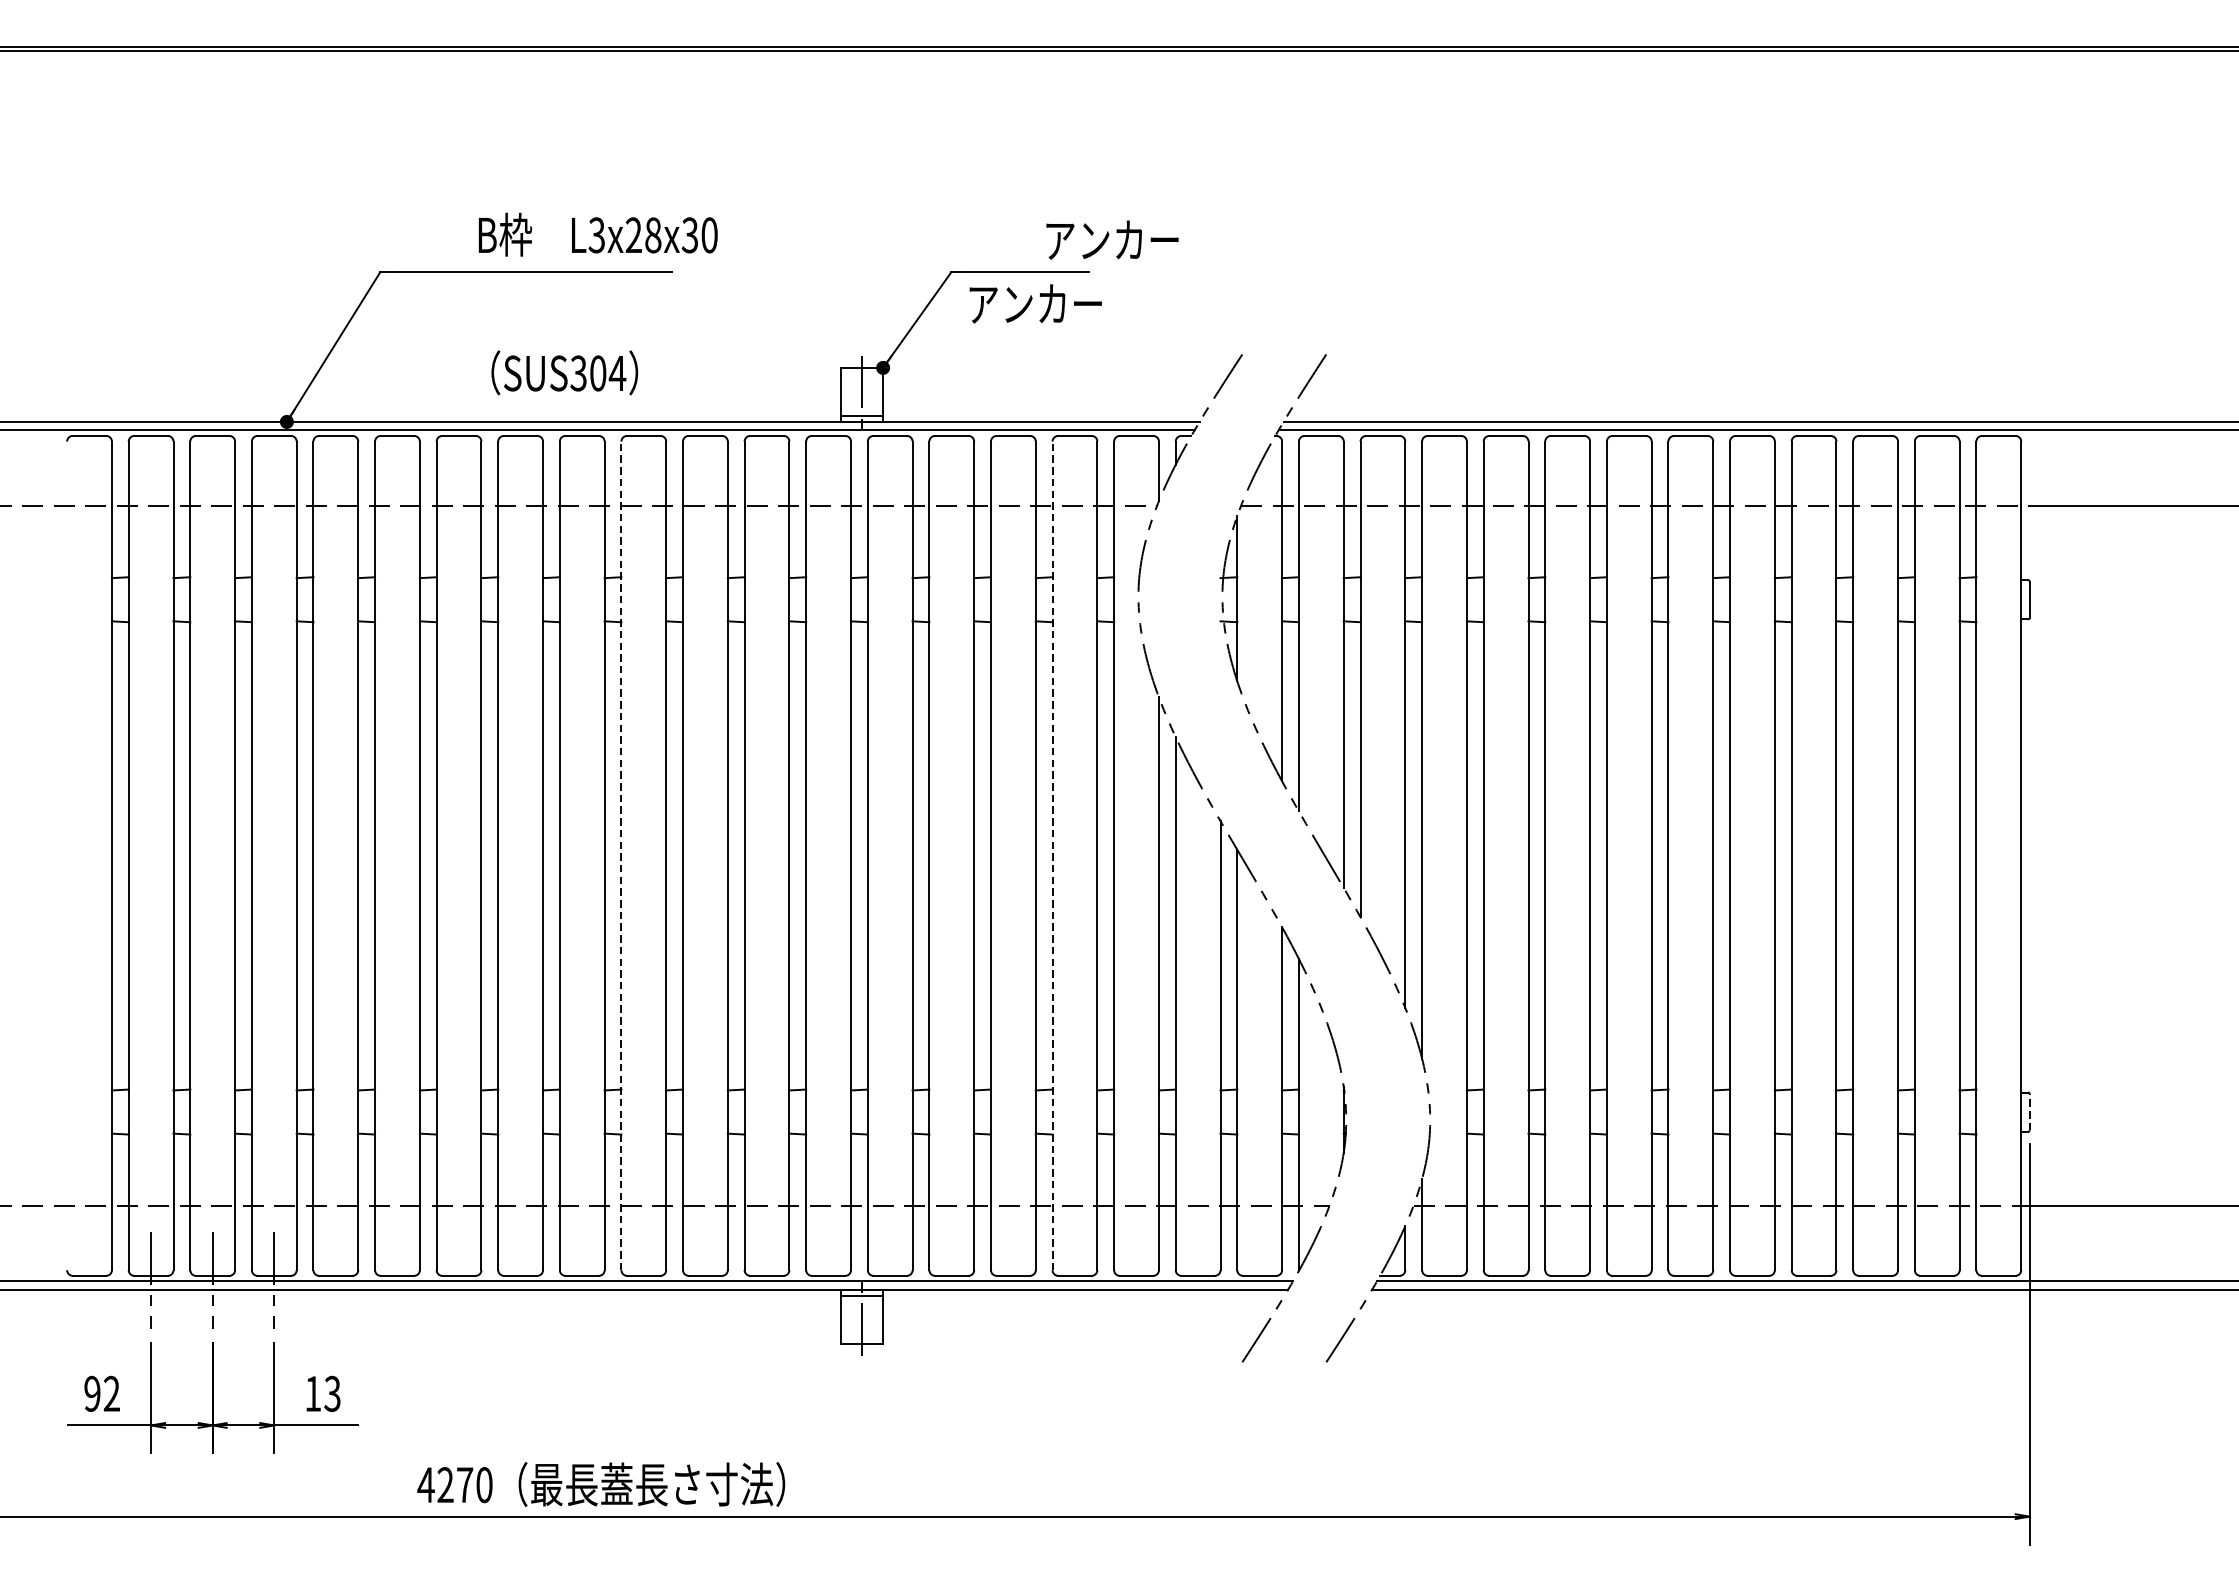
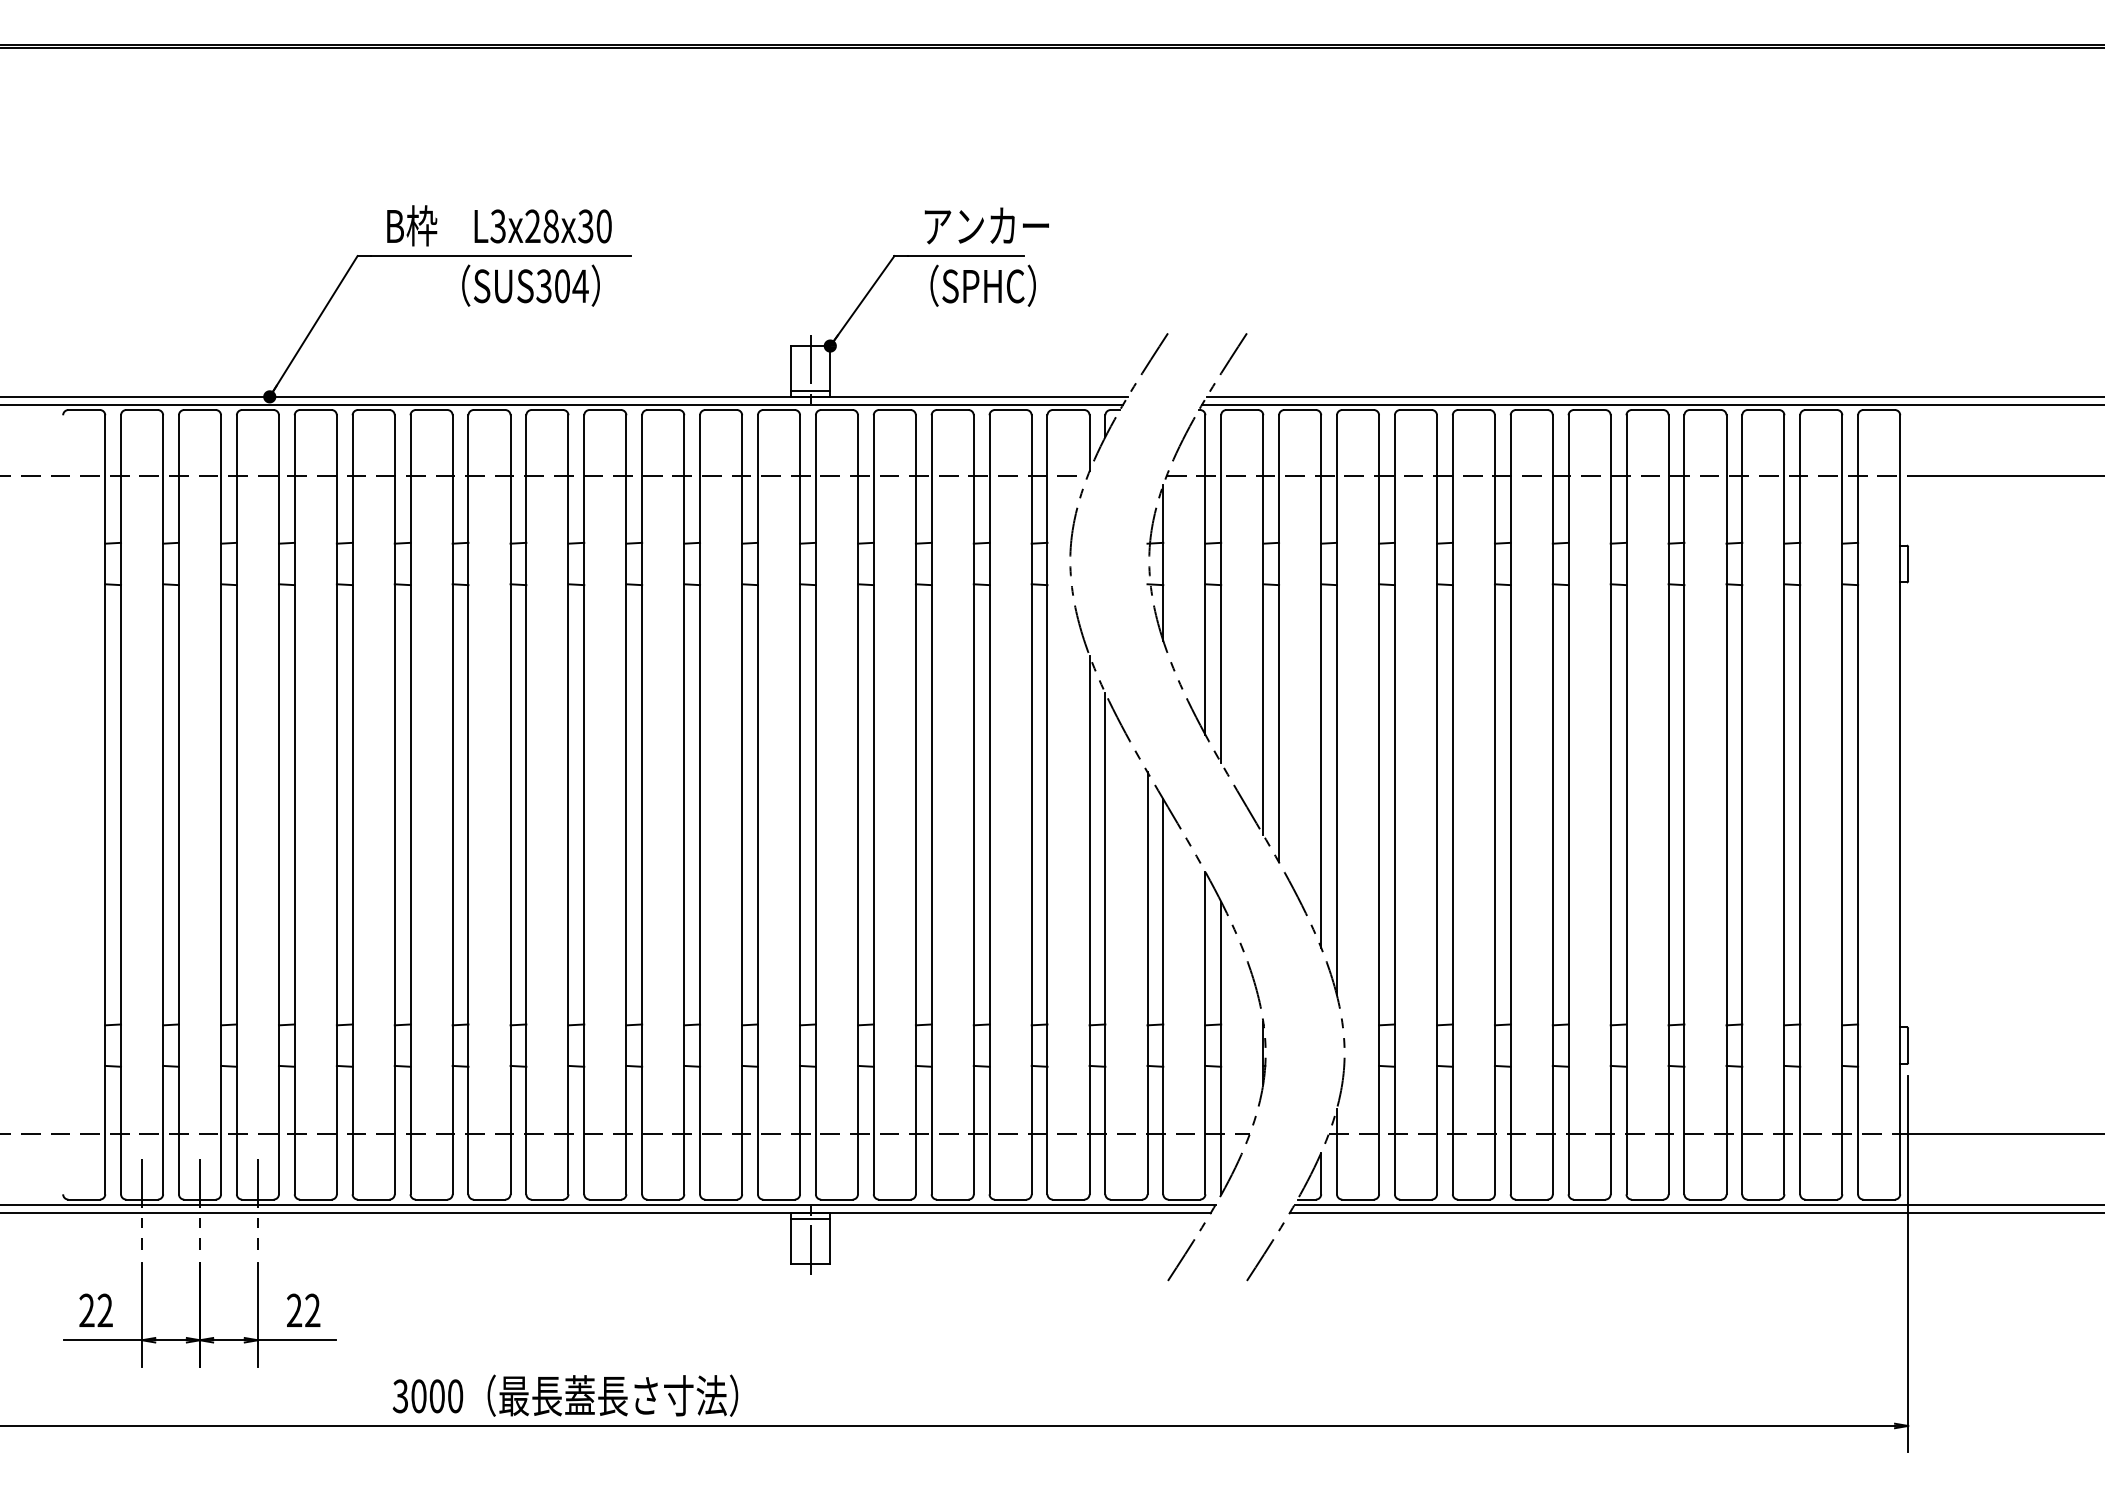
text: (598, 234) -> (499, 225), moved
text: (1112, 239) -> (986, 225), moved
text: (1035, 303) -> (973, 285), アンカー -> （SPHC）
text: (564, 372) -> (530, 285), moved
line: (621, 855) -> (584, 804), dashed -> solid
line: (1052, 855) -> (989, 804), dashed -> solid
line: (2030, 1111) -> (1908, 1045), dashed -> solid
text: (91, 1393) -> (86, 1310), 92 -> 22
text: (322, 1393) -> (303, 1310), 13 -> 22
text: (445, 1485) -> (418, 1396), 4270 -> 3000

